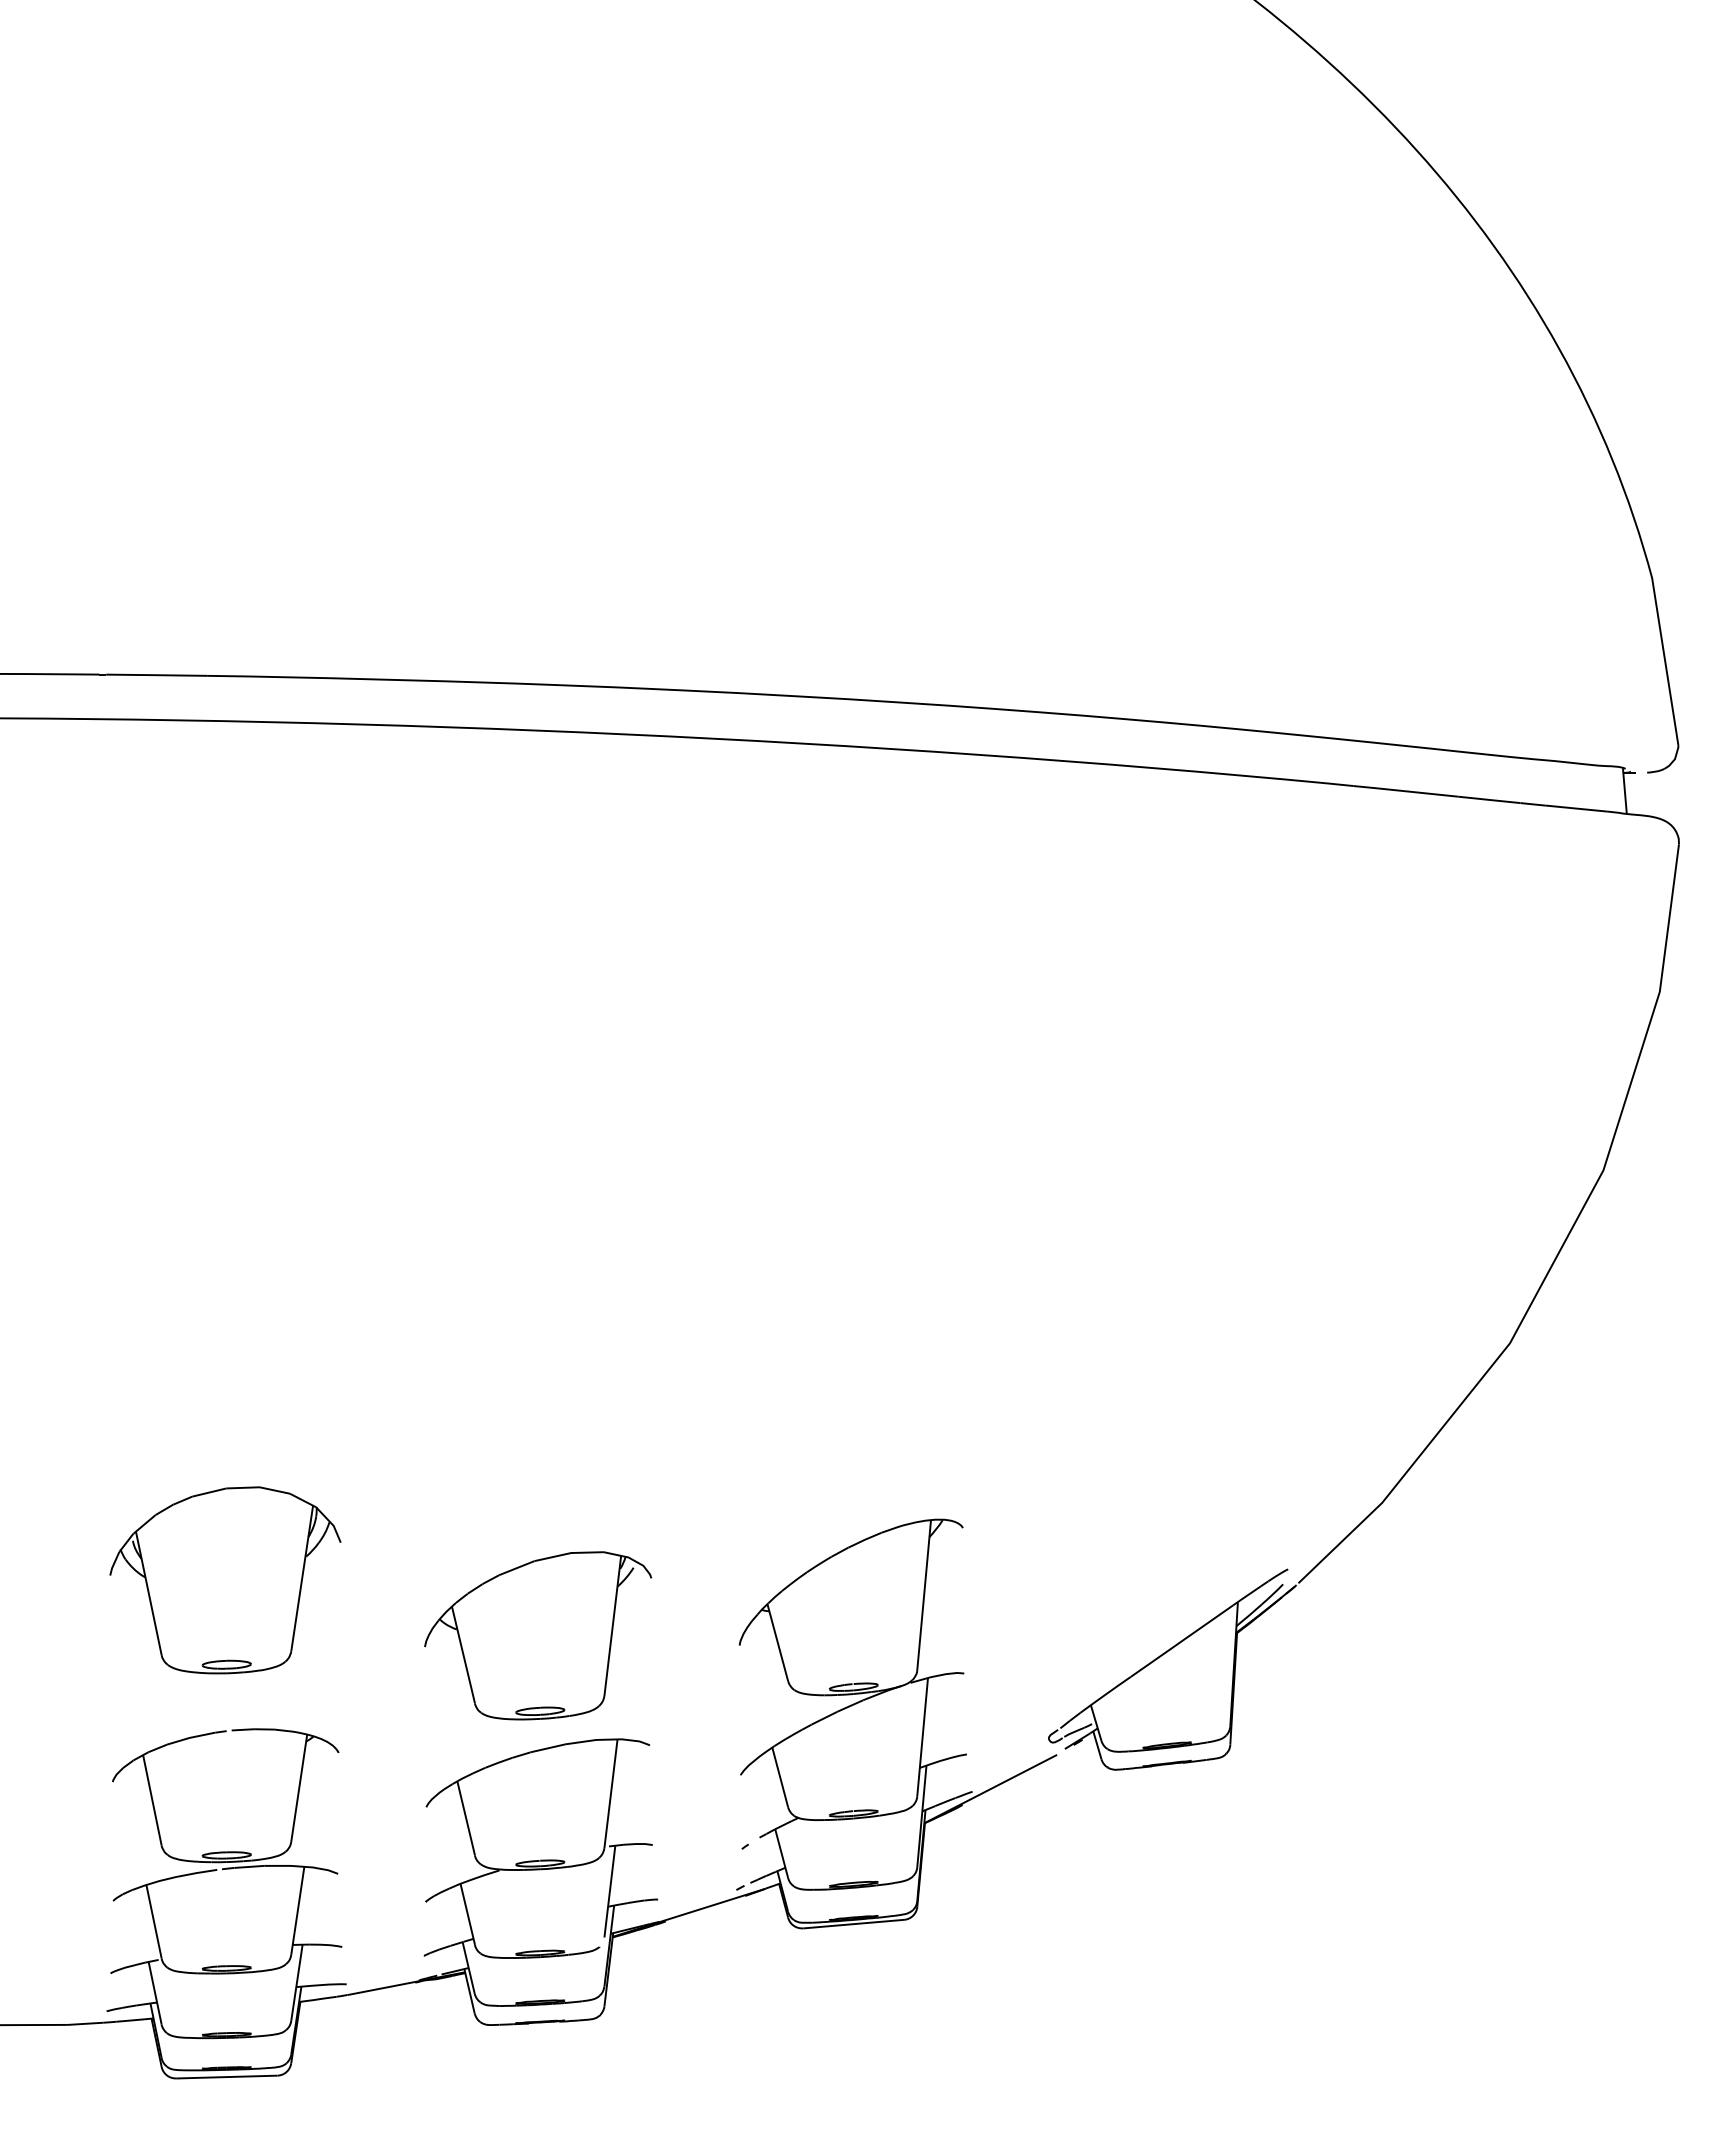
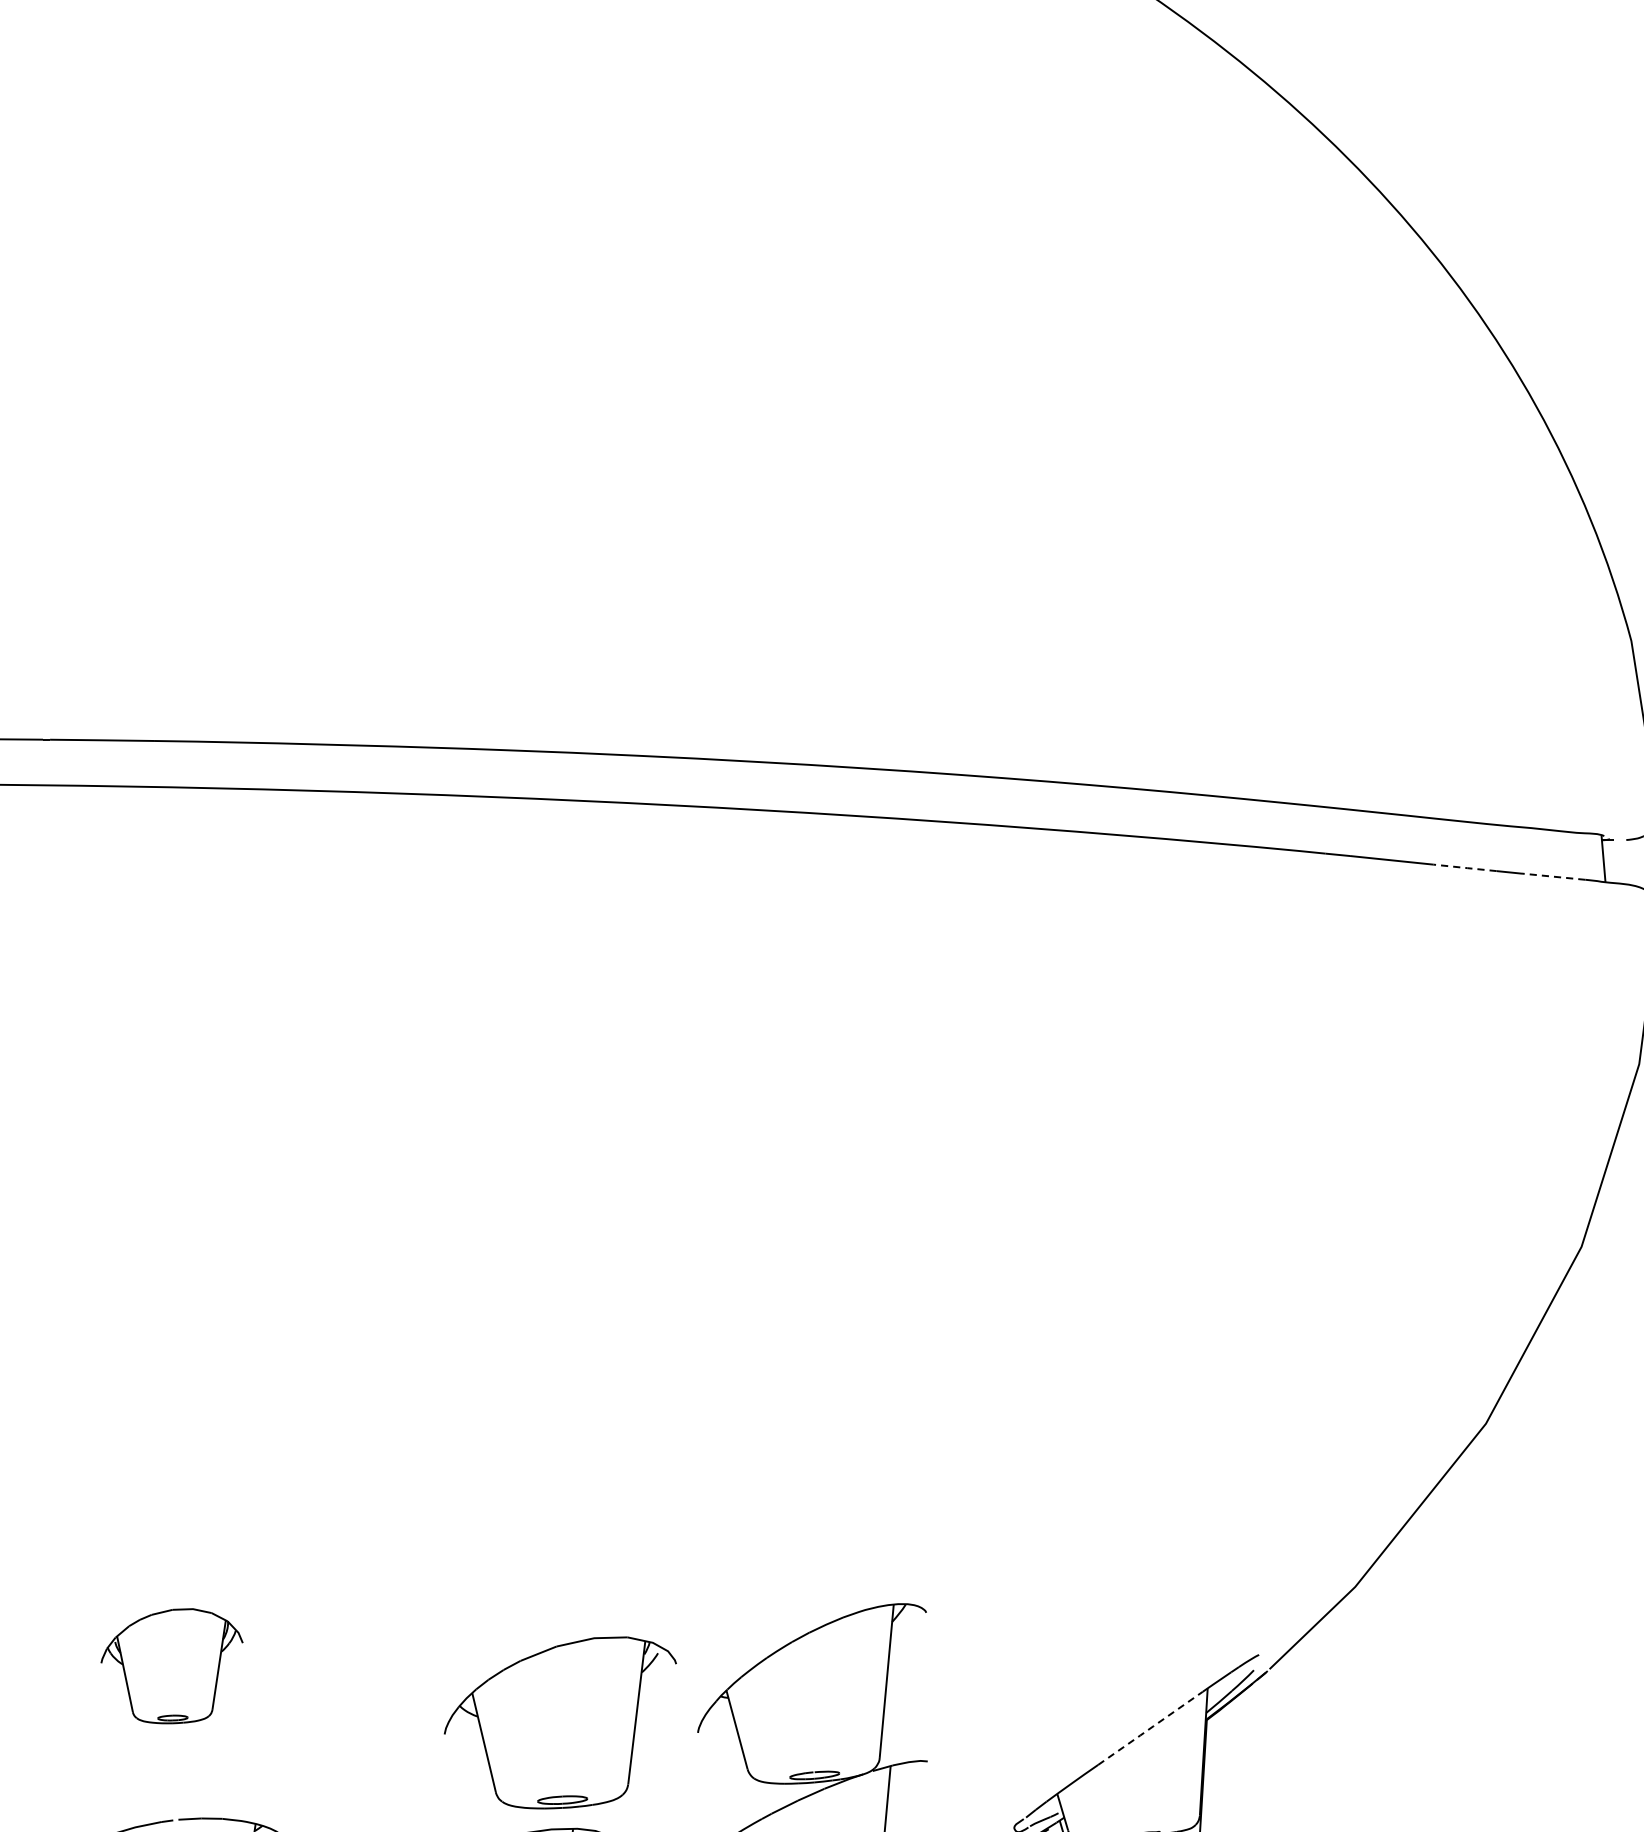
line: (1488, 799) -> (1464, 867), solid -> dashed
line: (1575, 808) -> (1553, 876), solid -> dashed
part: (225, 1580) -> (172, 1666), size x0.6
part: (538, 1635) -> (560, 1722), moved
line: (1182, 1641) -> (1151, 1728), solid -> dashed

